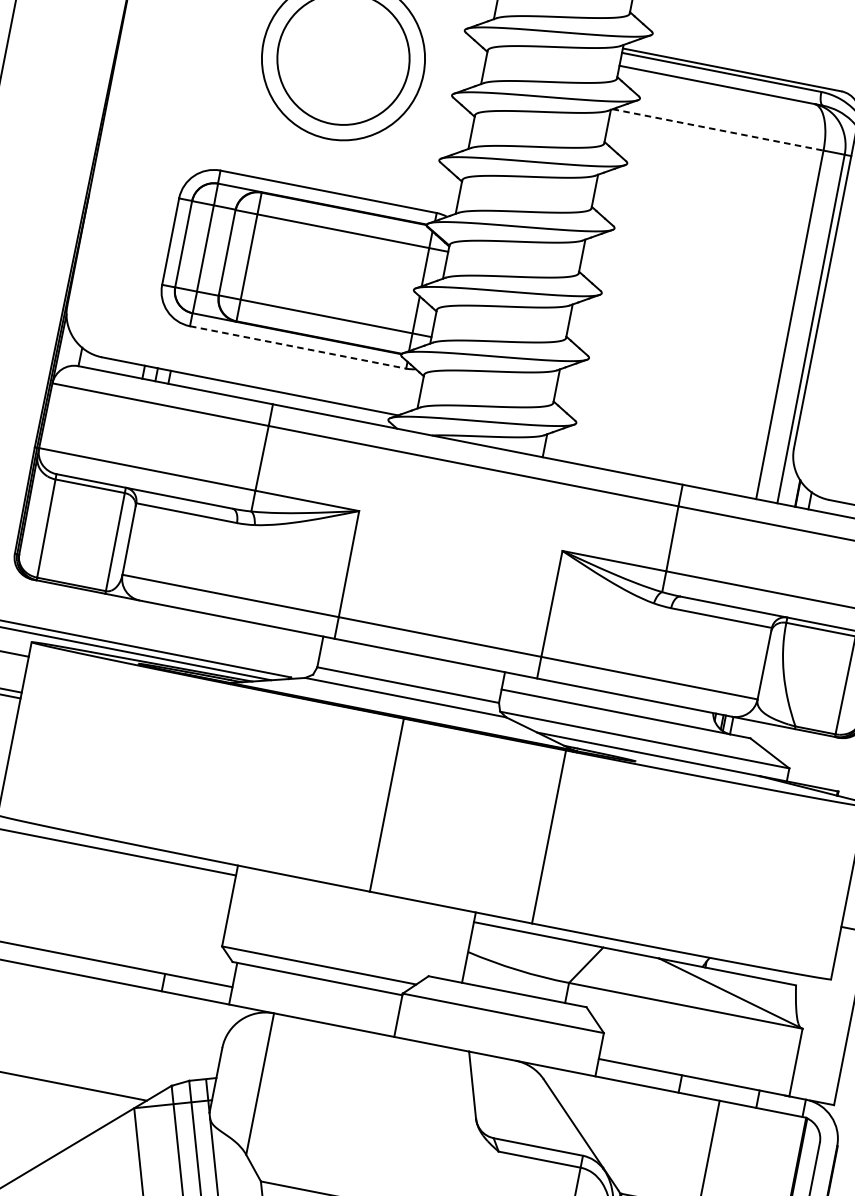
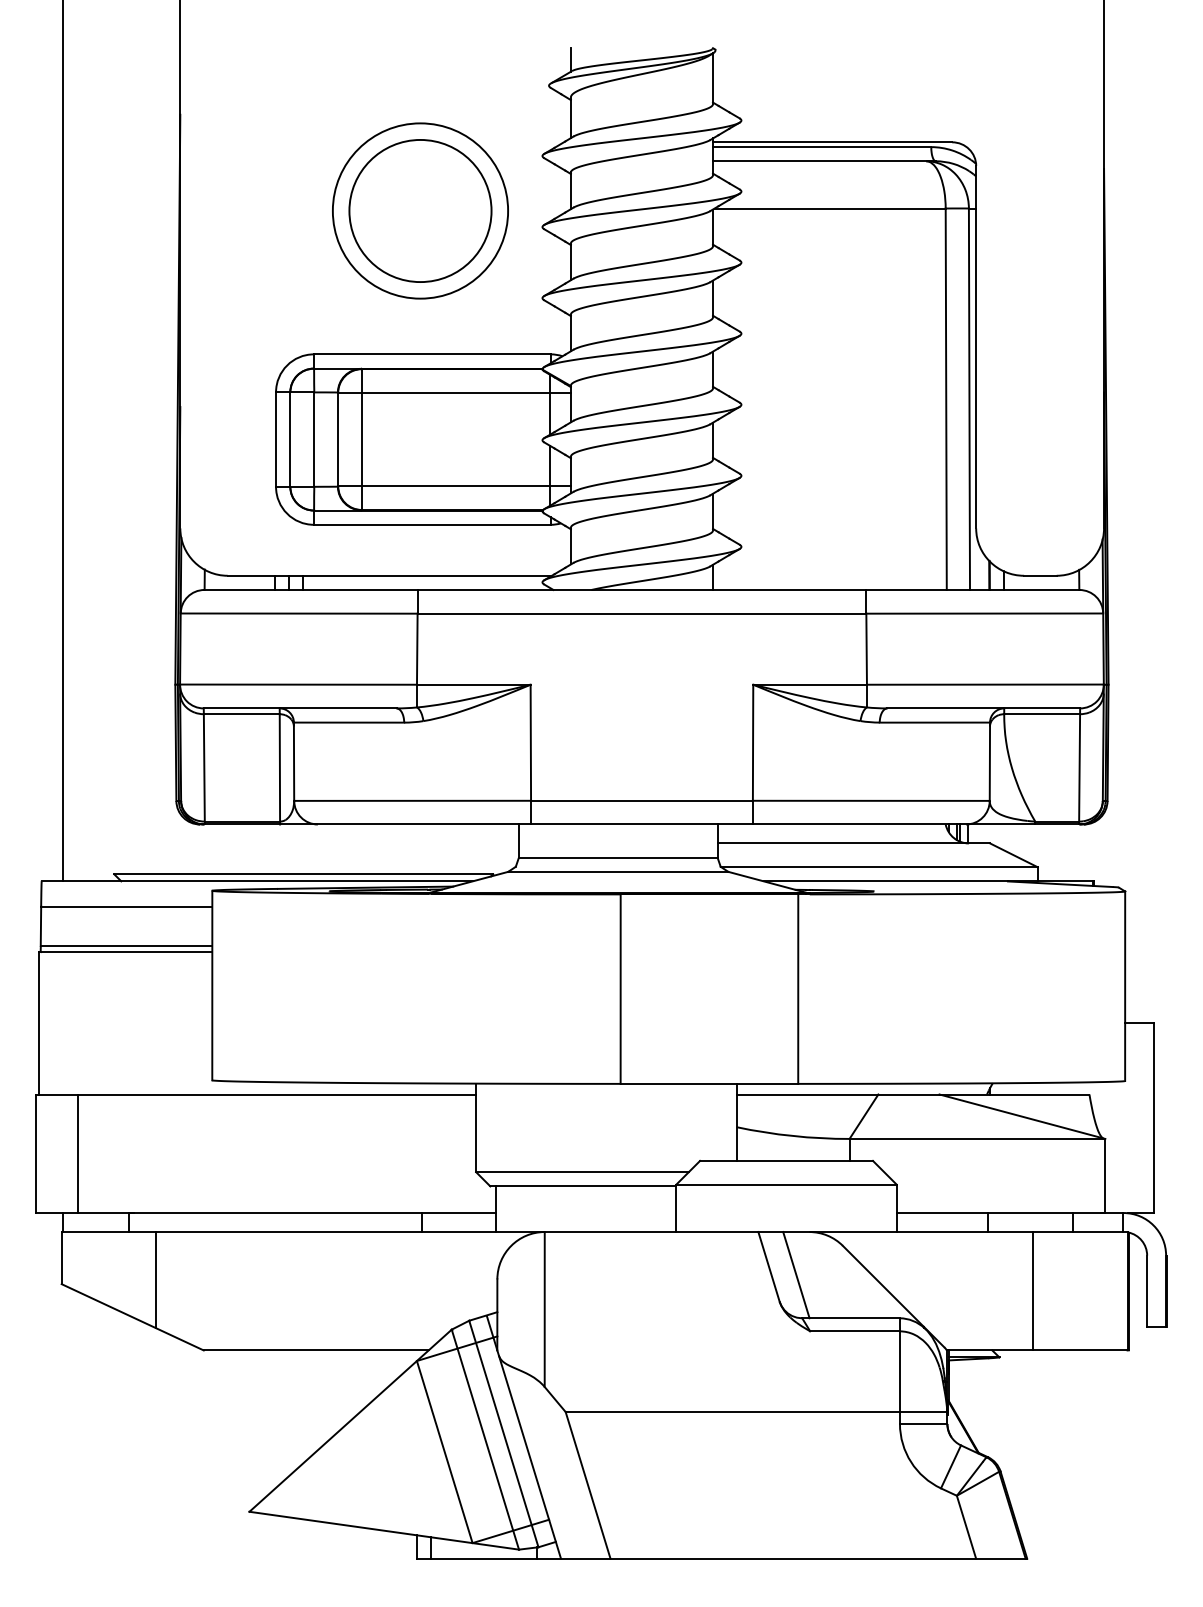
line: (718, 129) -> (830, 208), dashed -> solid
line: (298, 347) -> (432, 524), dashed -> solid
line: (496, 1098) -> (796, 1275), added

